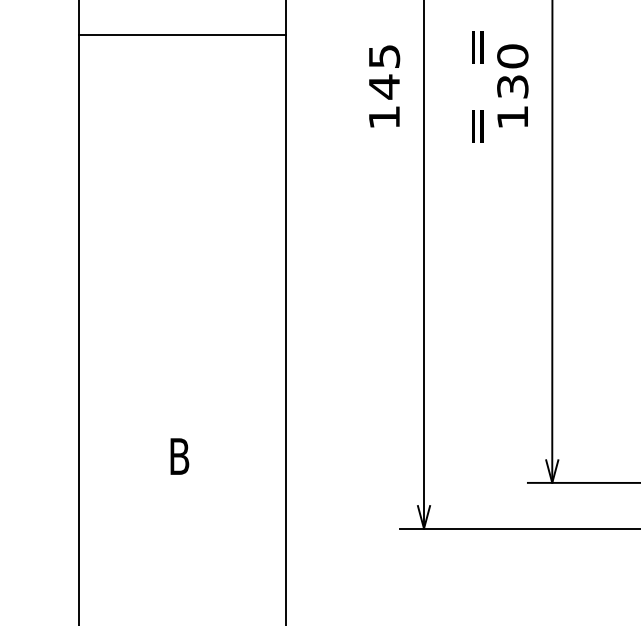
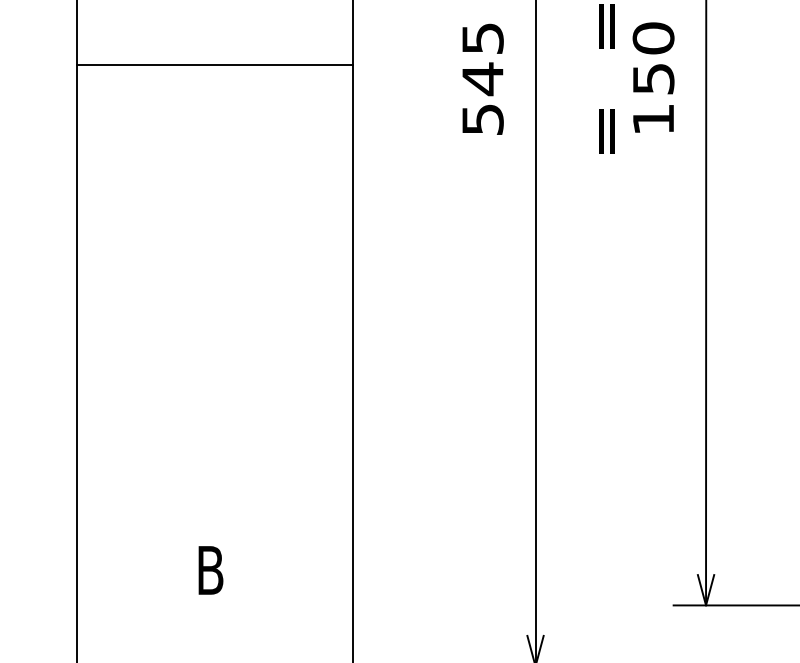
line: (182, 34) -> (214, 65), moved
text: (512, 86) -> (653, 78), 130 -> 150
text: (384, 117) -> (483, 119), 145 -> 545

